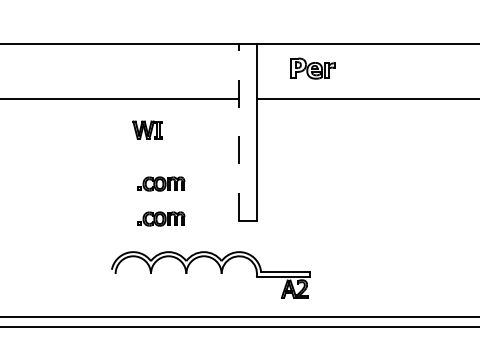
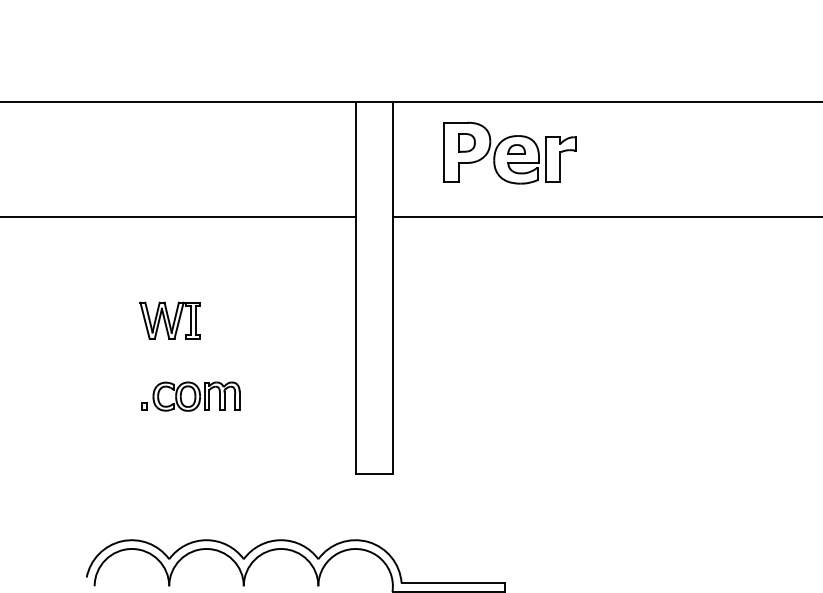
part: (312, 68) -> (509, 152), size x1.43
part: (147, 129) -> (170, 319), moved
line: (239, 132) -> (355, 287), dashed -> solid
part: (161, 218) -> (191, 469), removed

